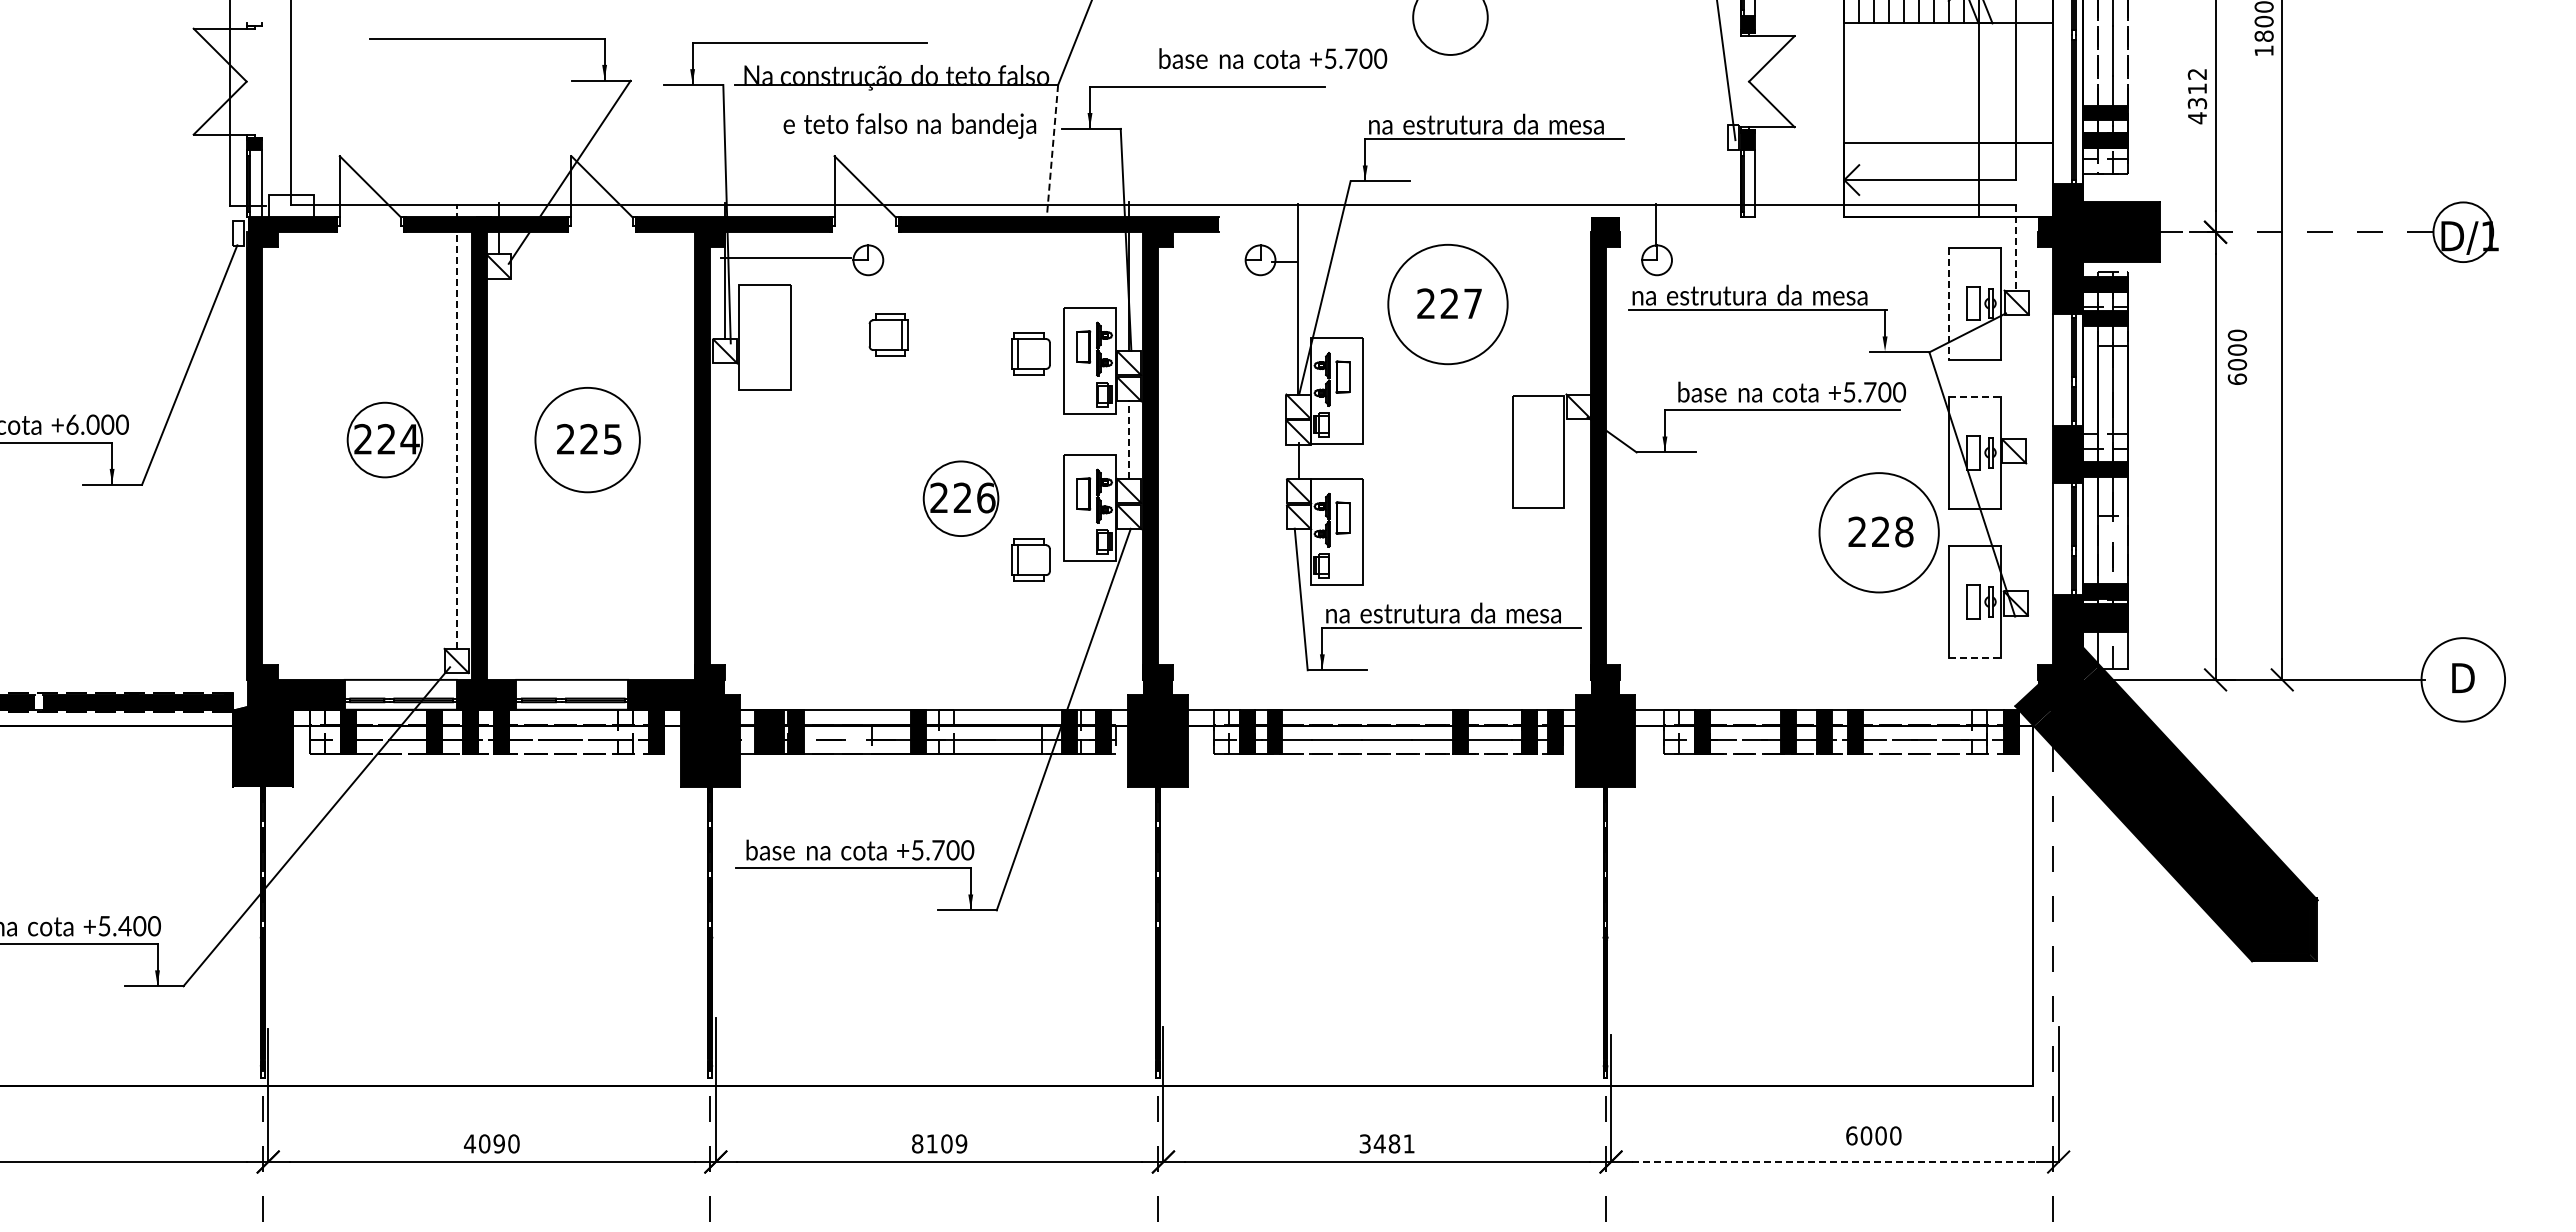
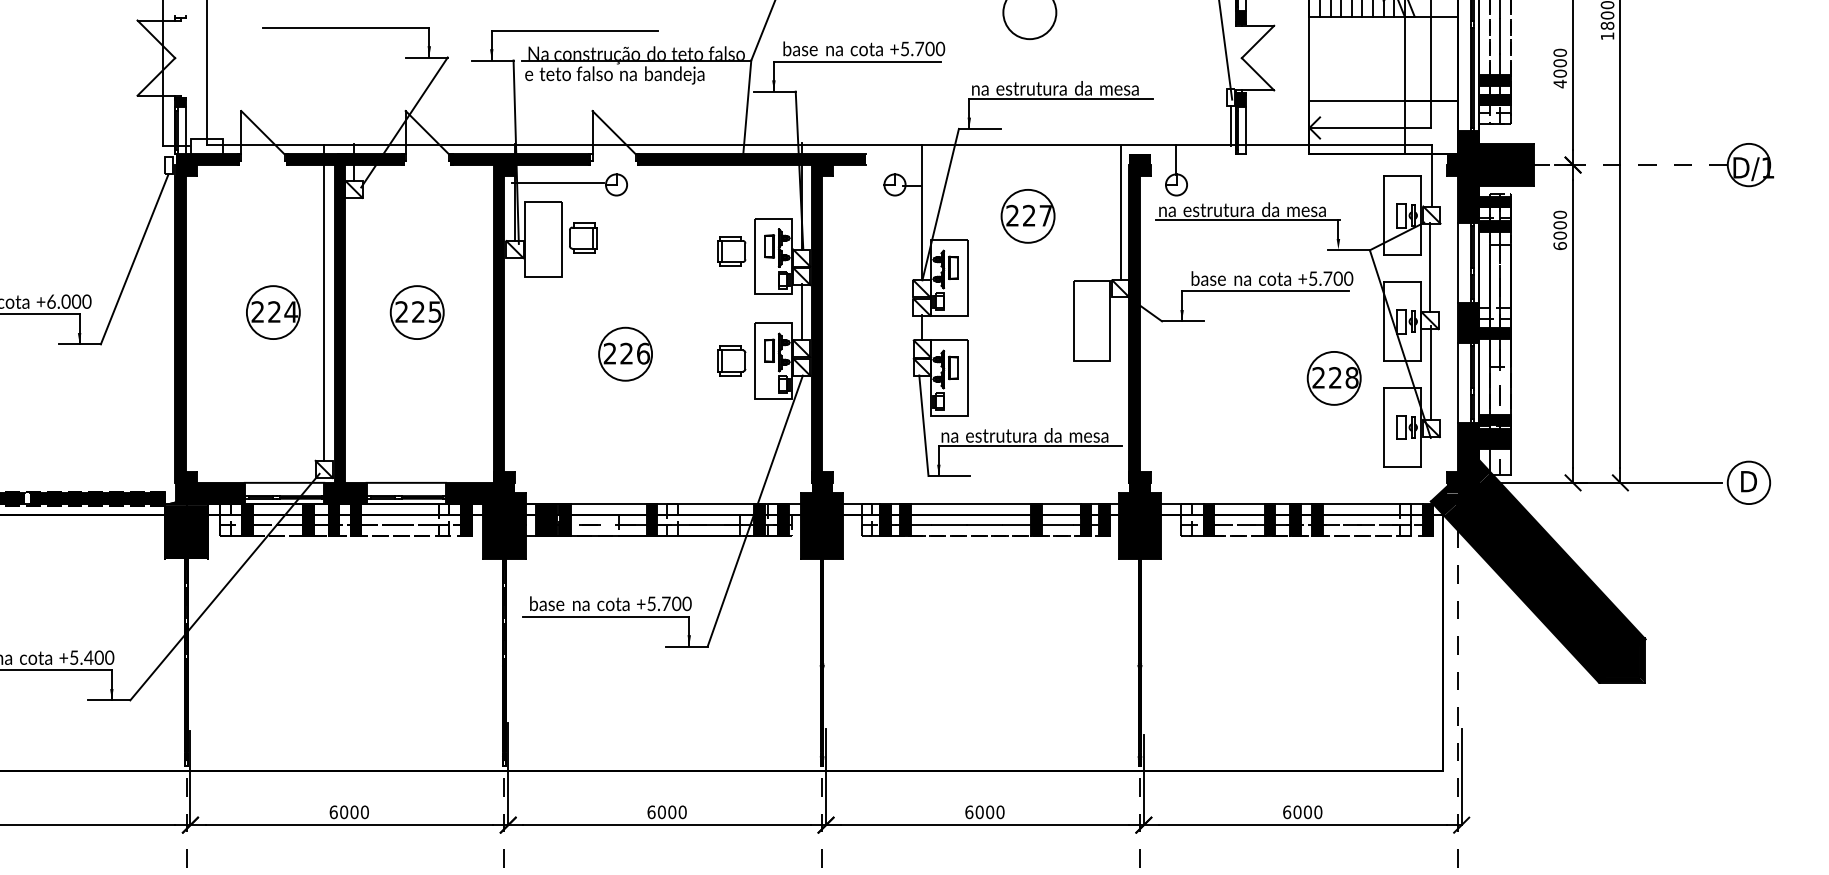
text: (1273, 58) -> (864, 48), moved
text: (2197, 88) -> (1560, 62), 4312 -> 4000
text: (909, 125) -> (614, 75), moved
line: (1052, 150) -> (747, 106), dashed -> solid
line: (1733, 177) -> (1230, 126), added
line: (2016, 247) -> (1431, 175), dashed -> solid
line: (1578, 299) -> (1120, 212), added
line: (1949, 303) -> (1384, 215), dashed -> solid
circle: (1447, 304) -> (1027, 216), size x0.62
part: (888, 334) -> (583, 237), moved
text: (2237, 356) -> (1560, 229), moved
line: (2014, 376) -> (1430, 267), added
line: (1975, 396) -> (1402, 281), dashed -> solid
line: (456, 426) -> (324, 302), dashed -> solid
circle: (587, 439) -> (417, 312), size x0.71
line: (1129, 439) -> (801, 312), dashed -> solid
part: (960, 498) -> (625, 354), moved
line: (2015, 525) -> (1431, 373), added
circle: (1878, 532) -> (1333, 378), size x0.62
part: (1030, 559) -> (731, 360), moved
line: (1975, 658) -> (1402, 467), dashed -> solid
circle: (2463, 679) -> (1749, 482), size x0.71
text: (1873, 1135) -> (1302, 812), moved
text: (484, 1143) -> (344, 812), 4090 -> 6000
text: (939, 1143) -> (667, 812), 8109 -> 6000
text: (1386, 1143) -> (984, 812), 3481 -> 6000
line: (1834, 1162) -> (1302, 825), dashed -> solid

